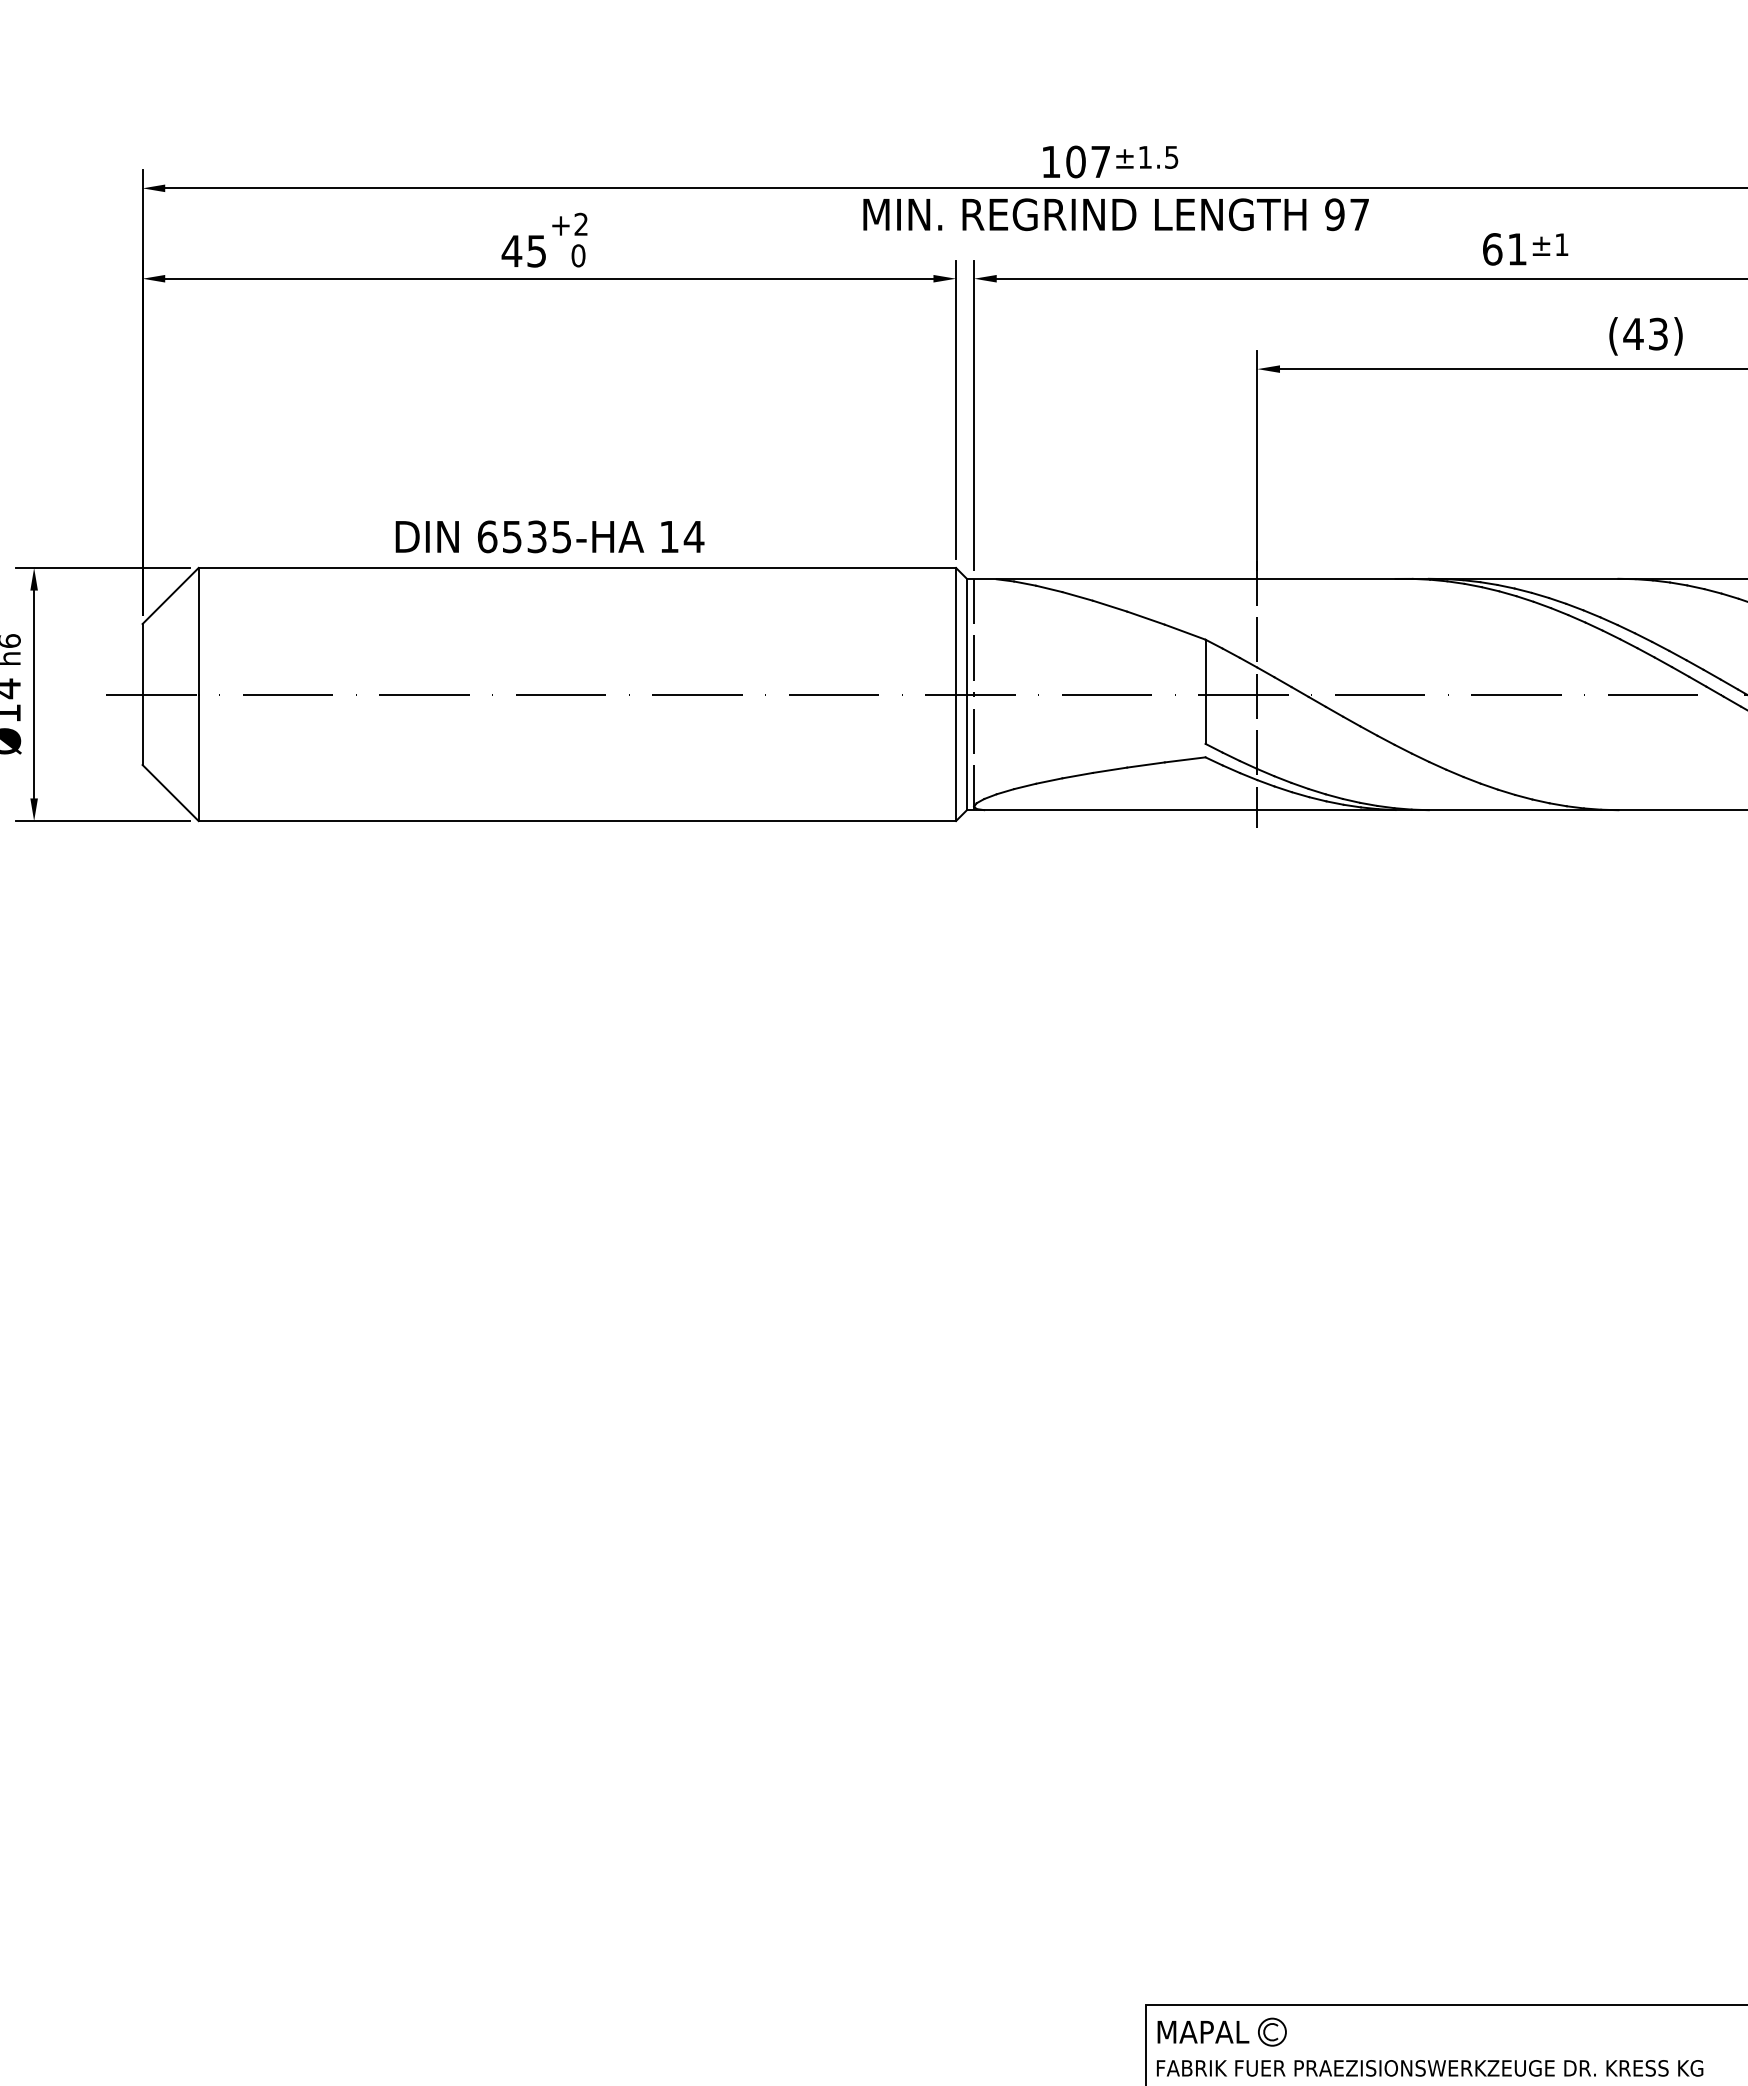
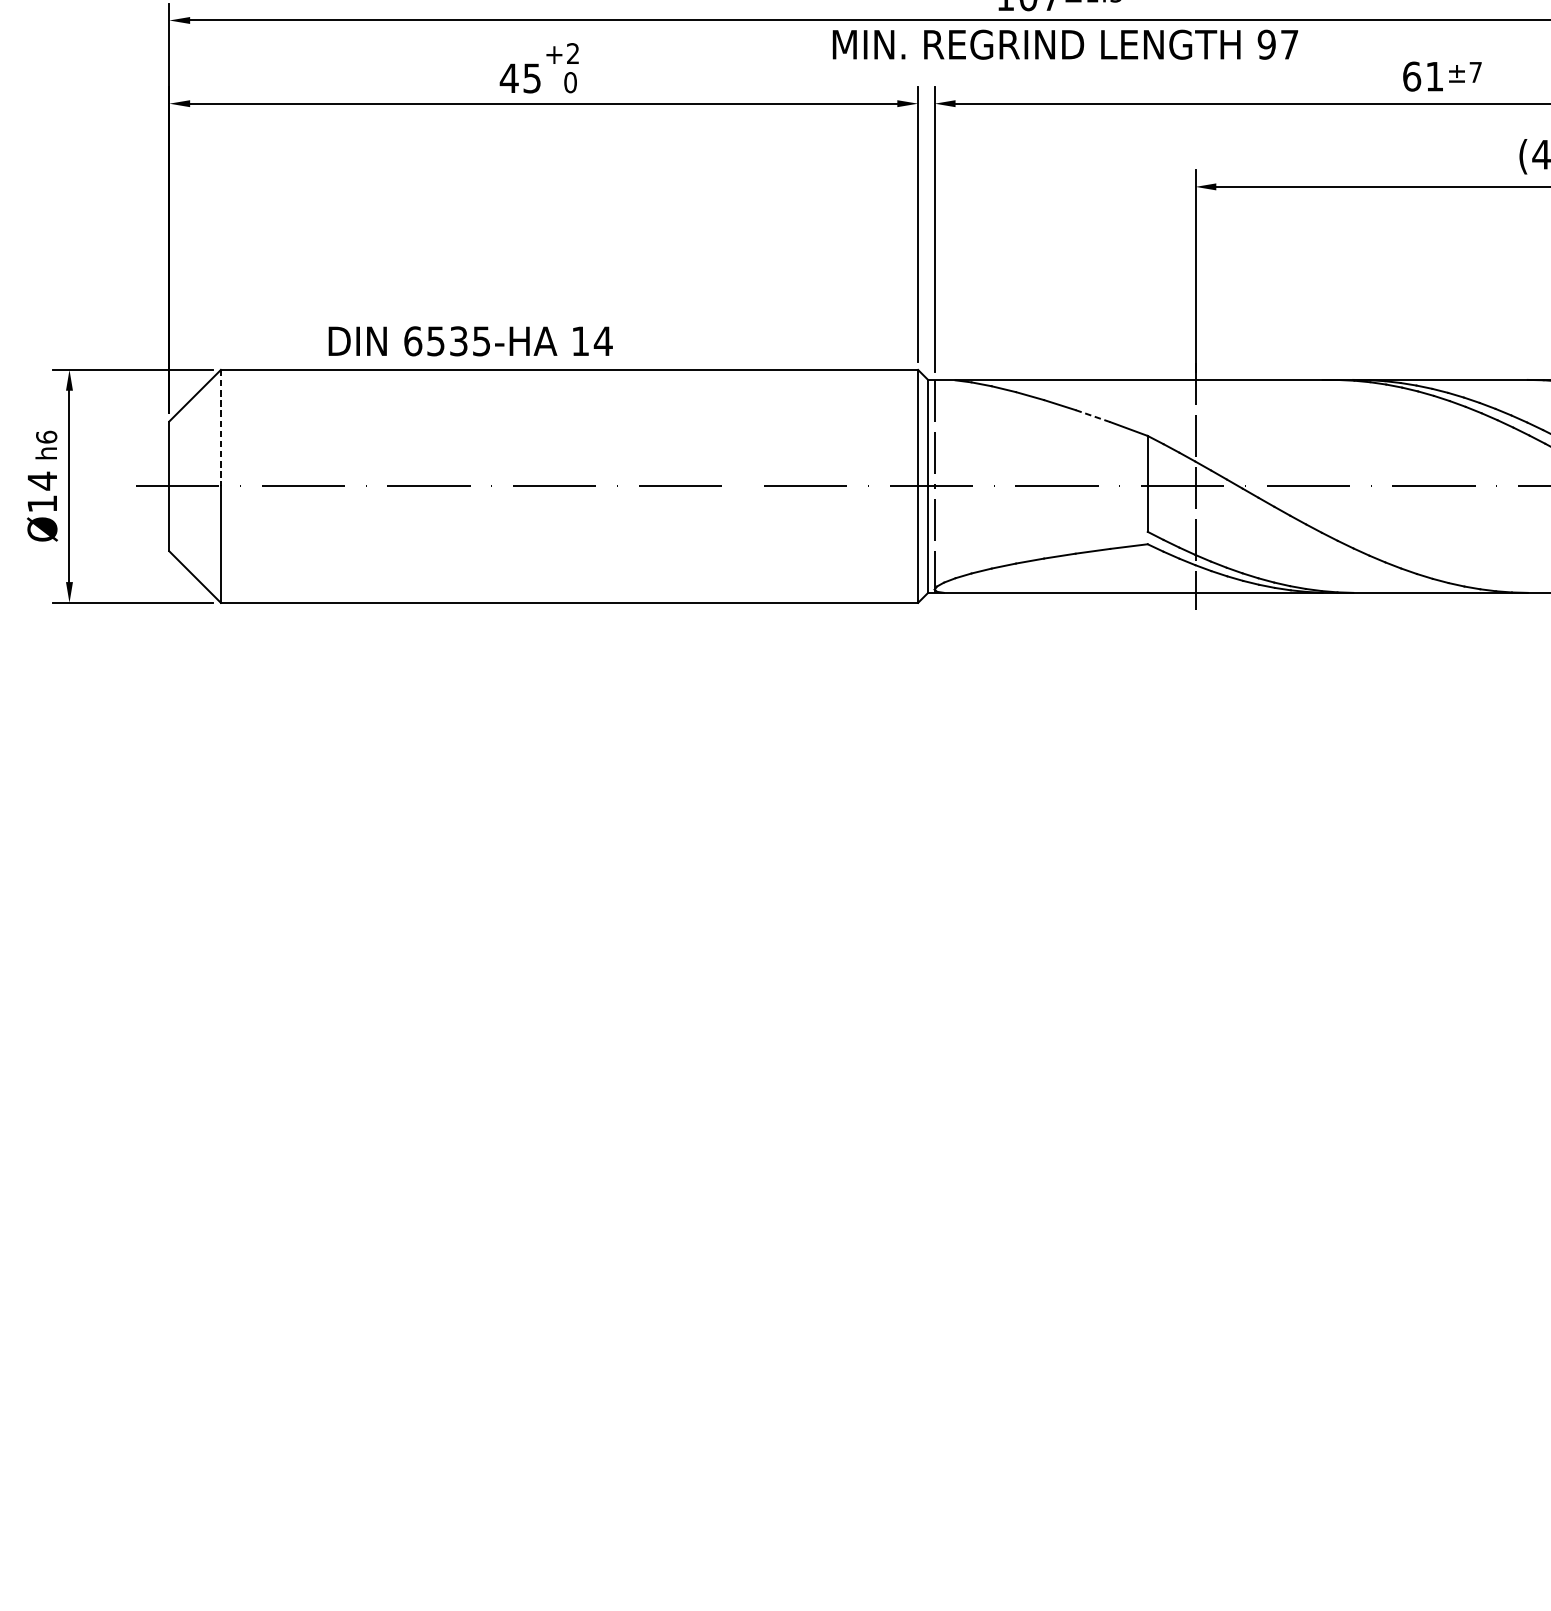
text: (1561, 244) -> (1475, 72), ±1 -> ±7
text: (549, 536) -> (470, 340), moved
line: (1145, 618) -> (1092, 416), solid -> dashed
line: (198, 631) -> (220, 428), solid -> dashed

